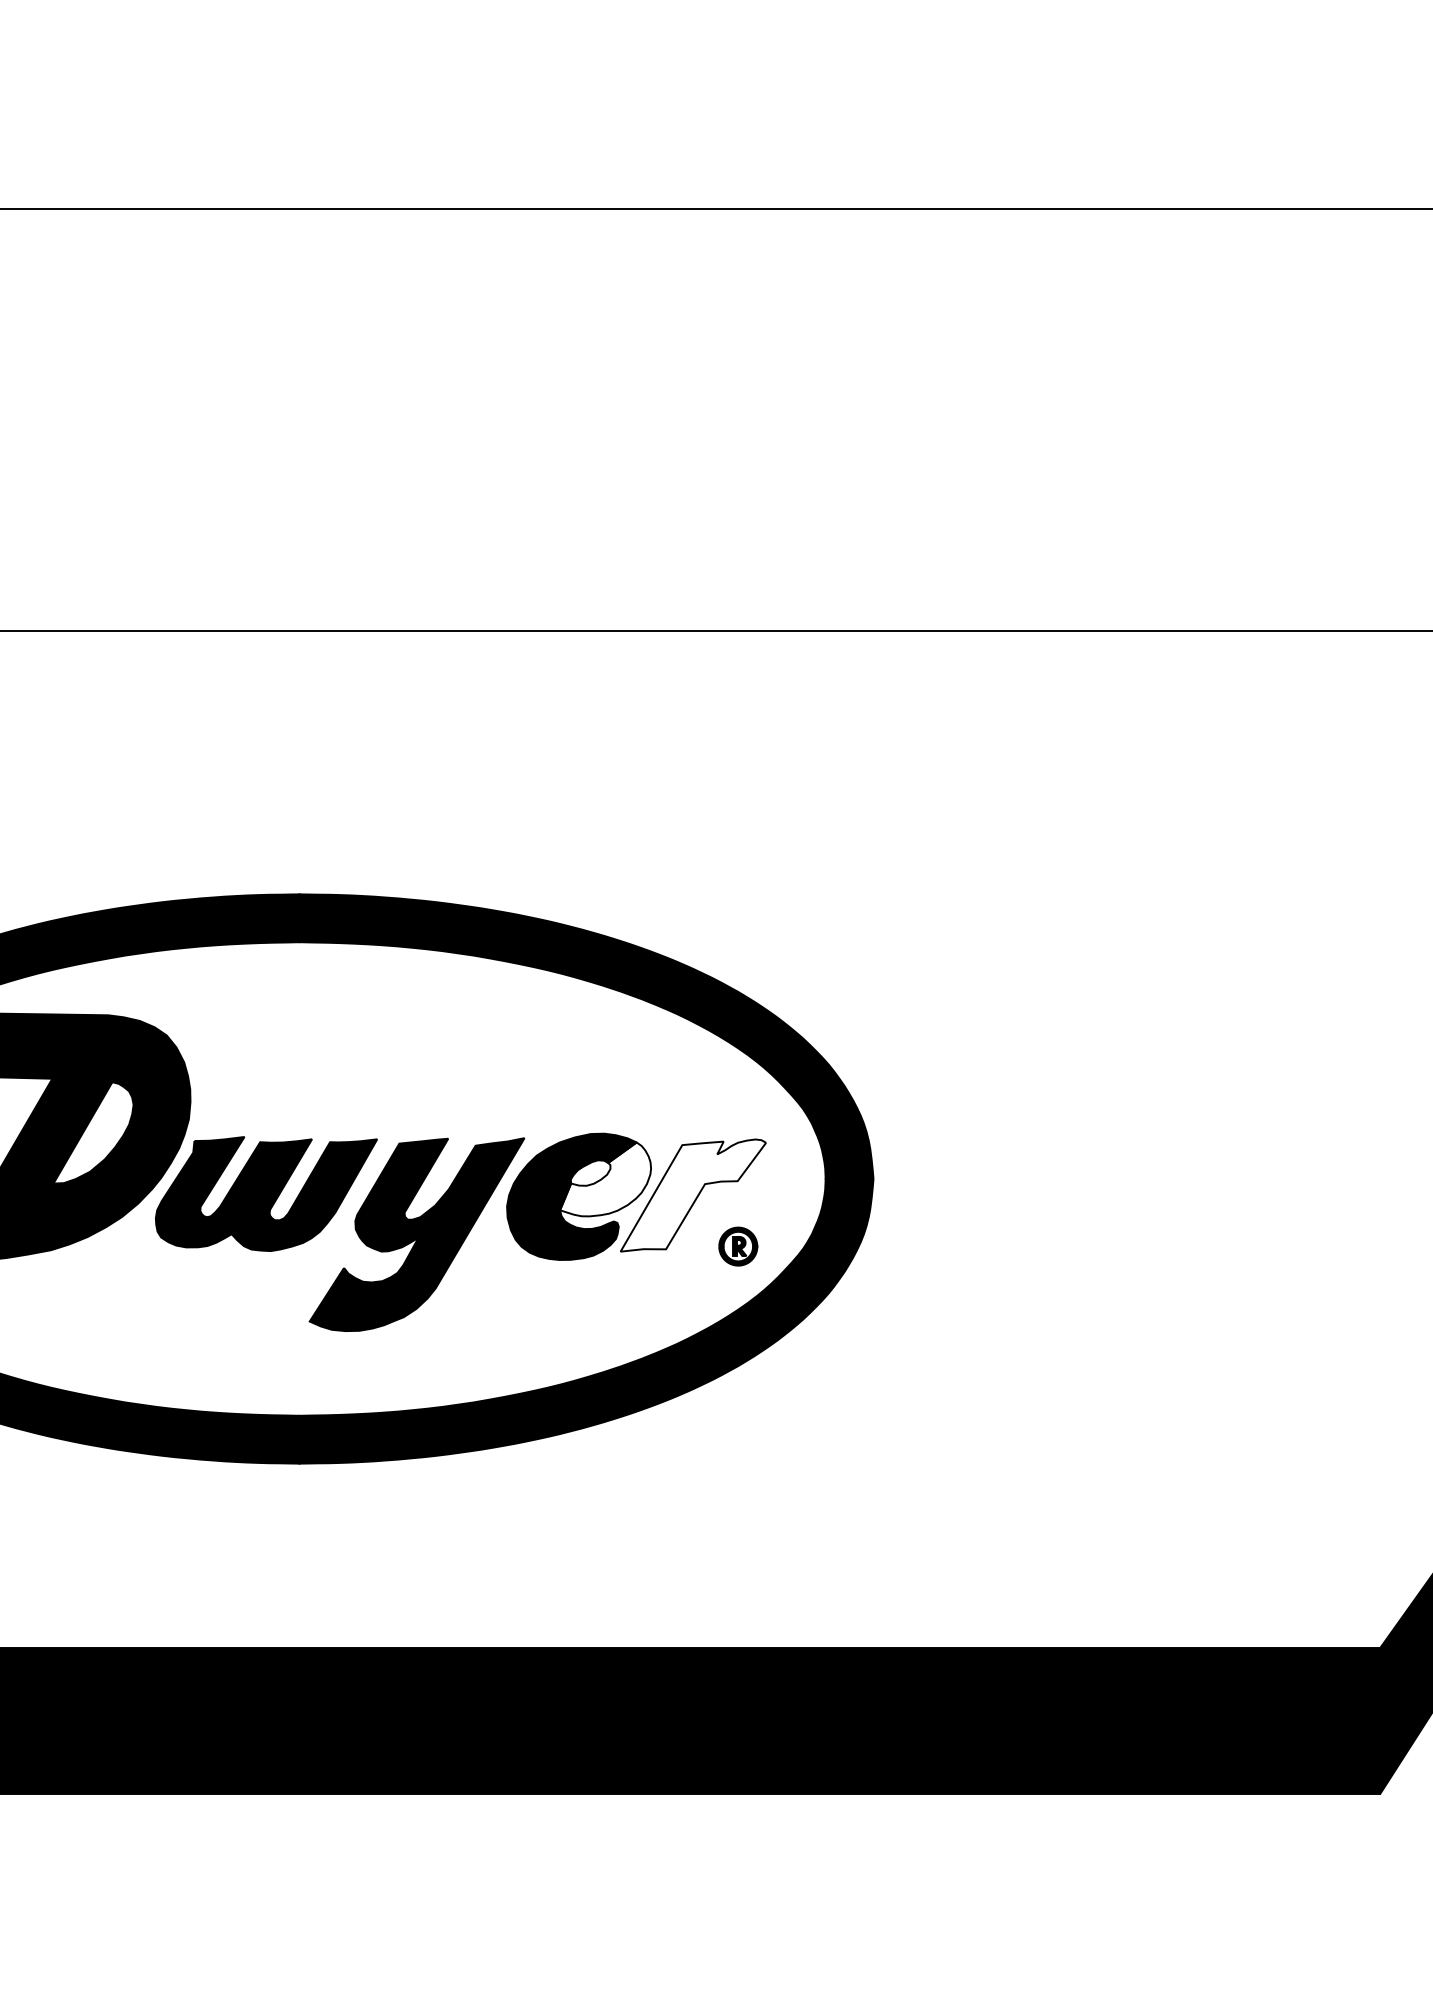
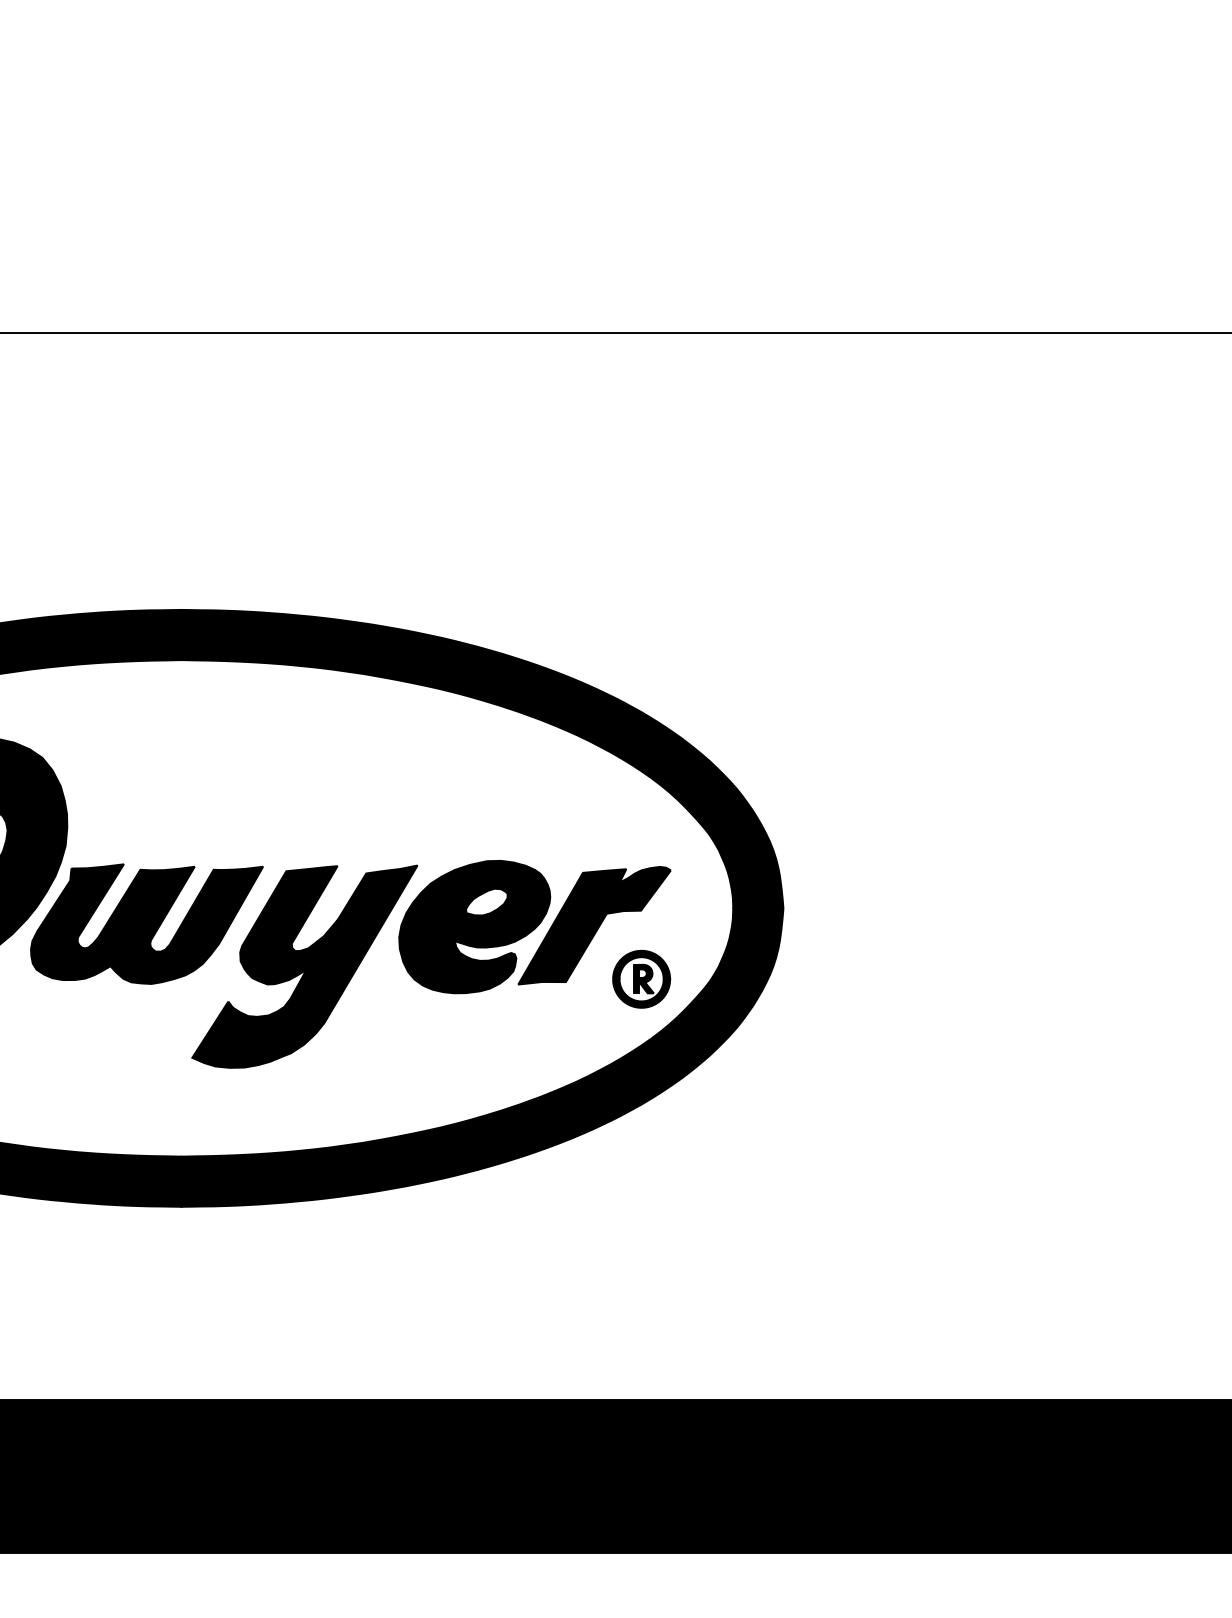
fill: (605, 1179) -> (502, 908), added
fill: (693, 1195) -> (594, 925), added
part: (738, 1246) -> (641, 979), size x1.43

